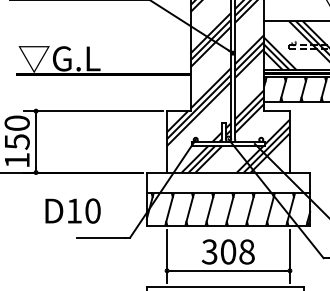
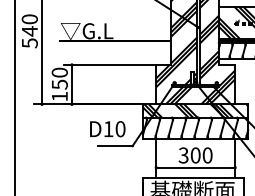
hatch: (228, 182) -> (195, 110), added
text: (72, 211) -> (107, 129), moved
text: (246, 251) -> (207, 155), 308 -> 300

